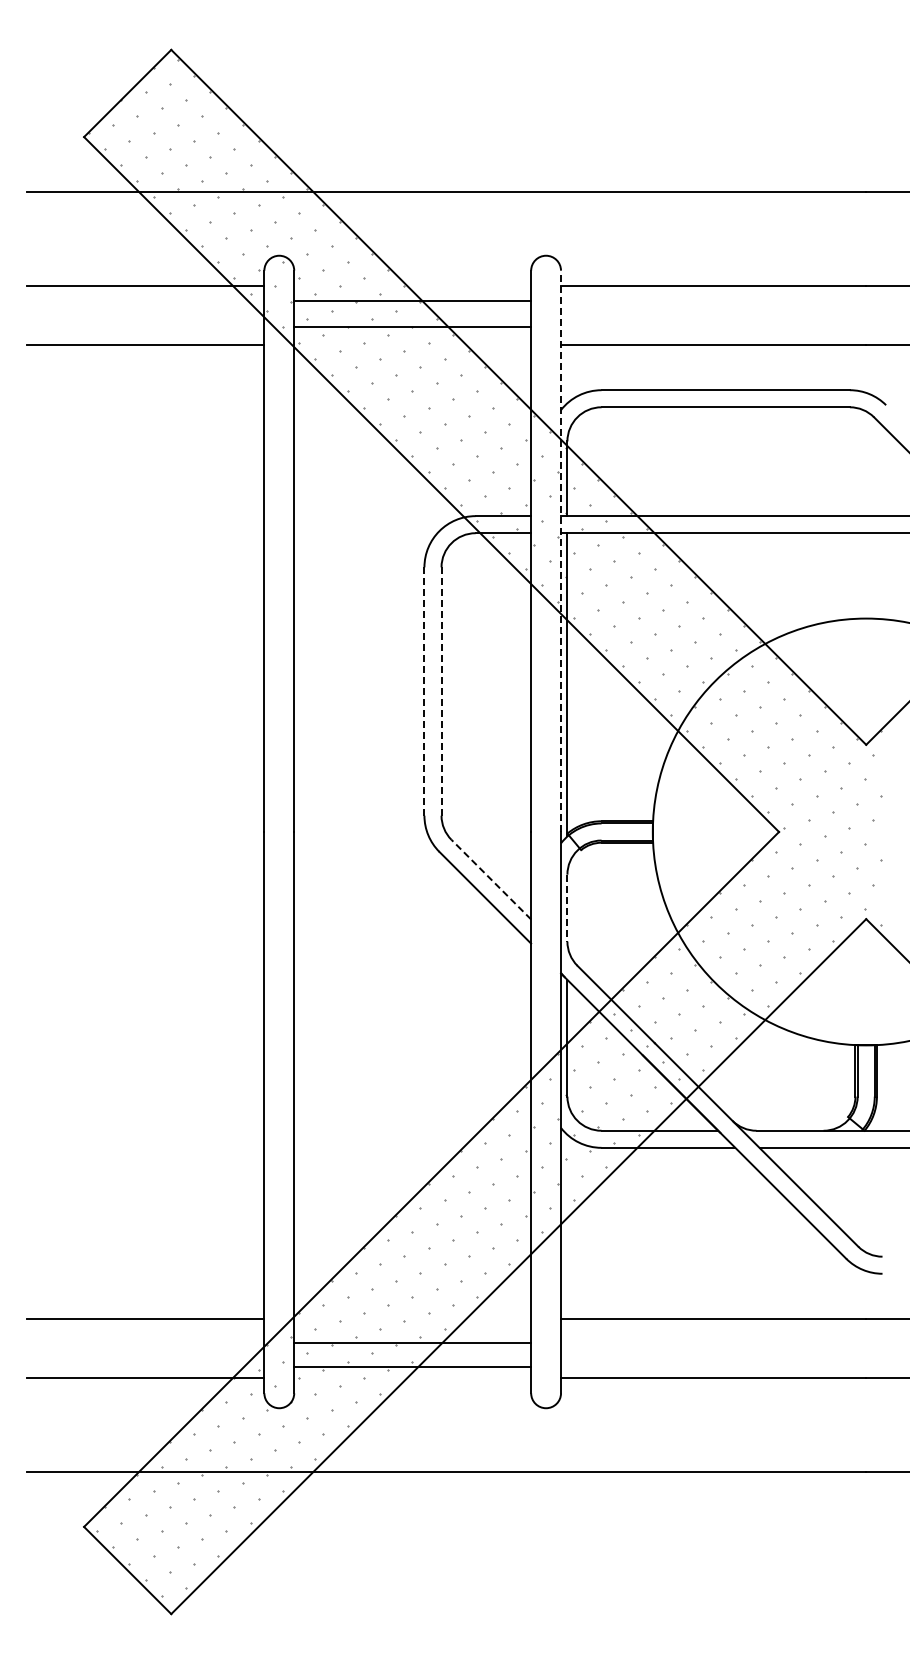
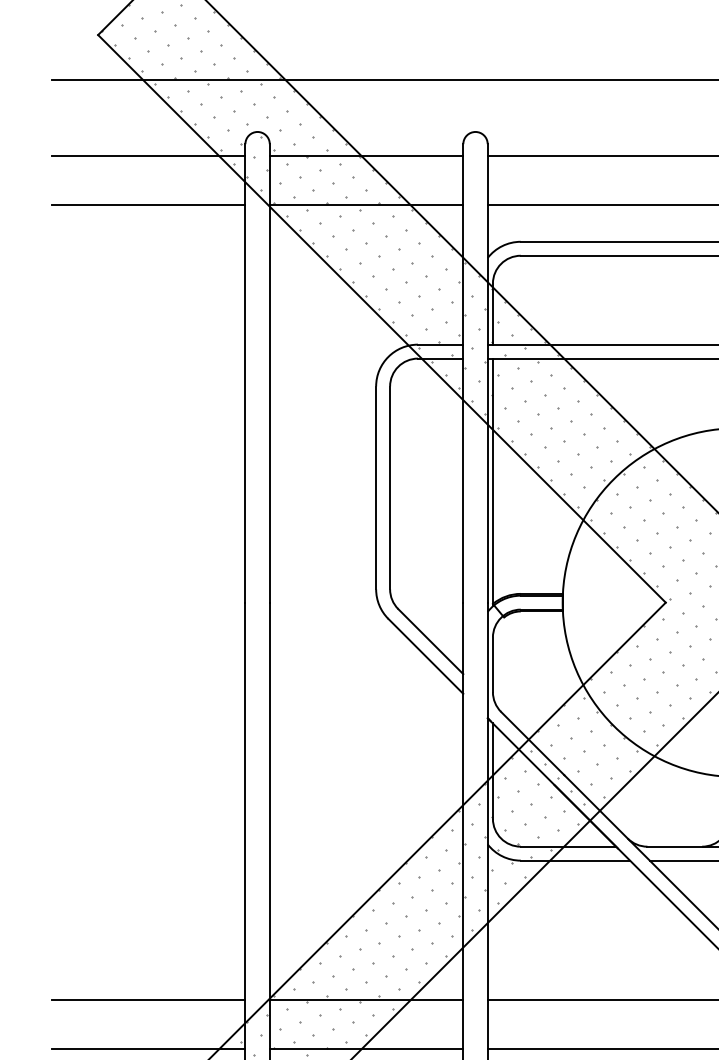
line: (412, 301) -> (366, 205), moved
line: (412, 326) -> (366, 156), moved
line: (561, 551) -> (488, 373), dashed -> solid
line: (424, 692) -> (376, 488), dashed -> solid
line: (441, 692) -> (390, 488), dashed -> solid
line: (490, 879) -> (430, 641), dashed -> solid
line: (567, 908) -> (492, 665), dashed -> solid
line: (412, 1343) -> (366, 1049), moved
line: (412, 1366) -> (366, 1000), moved

